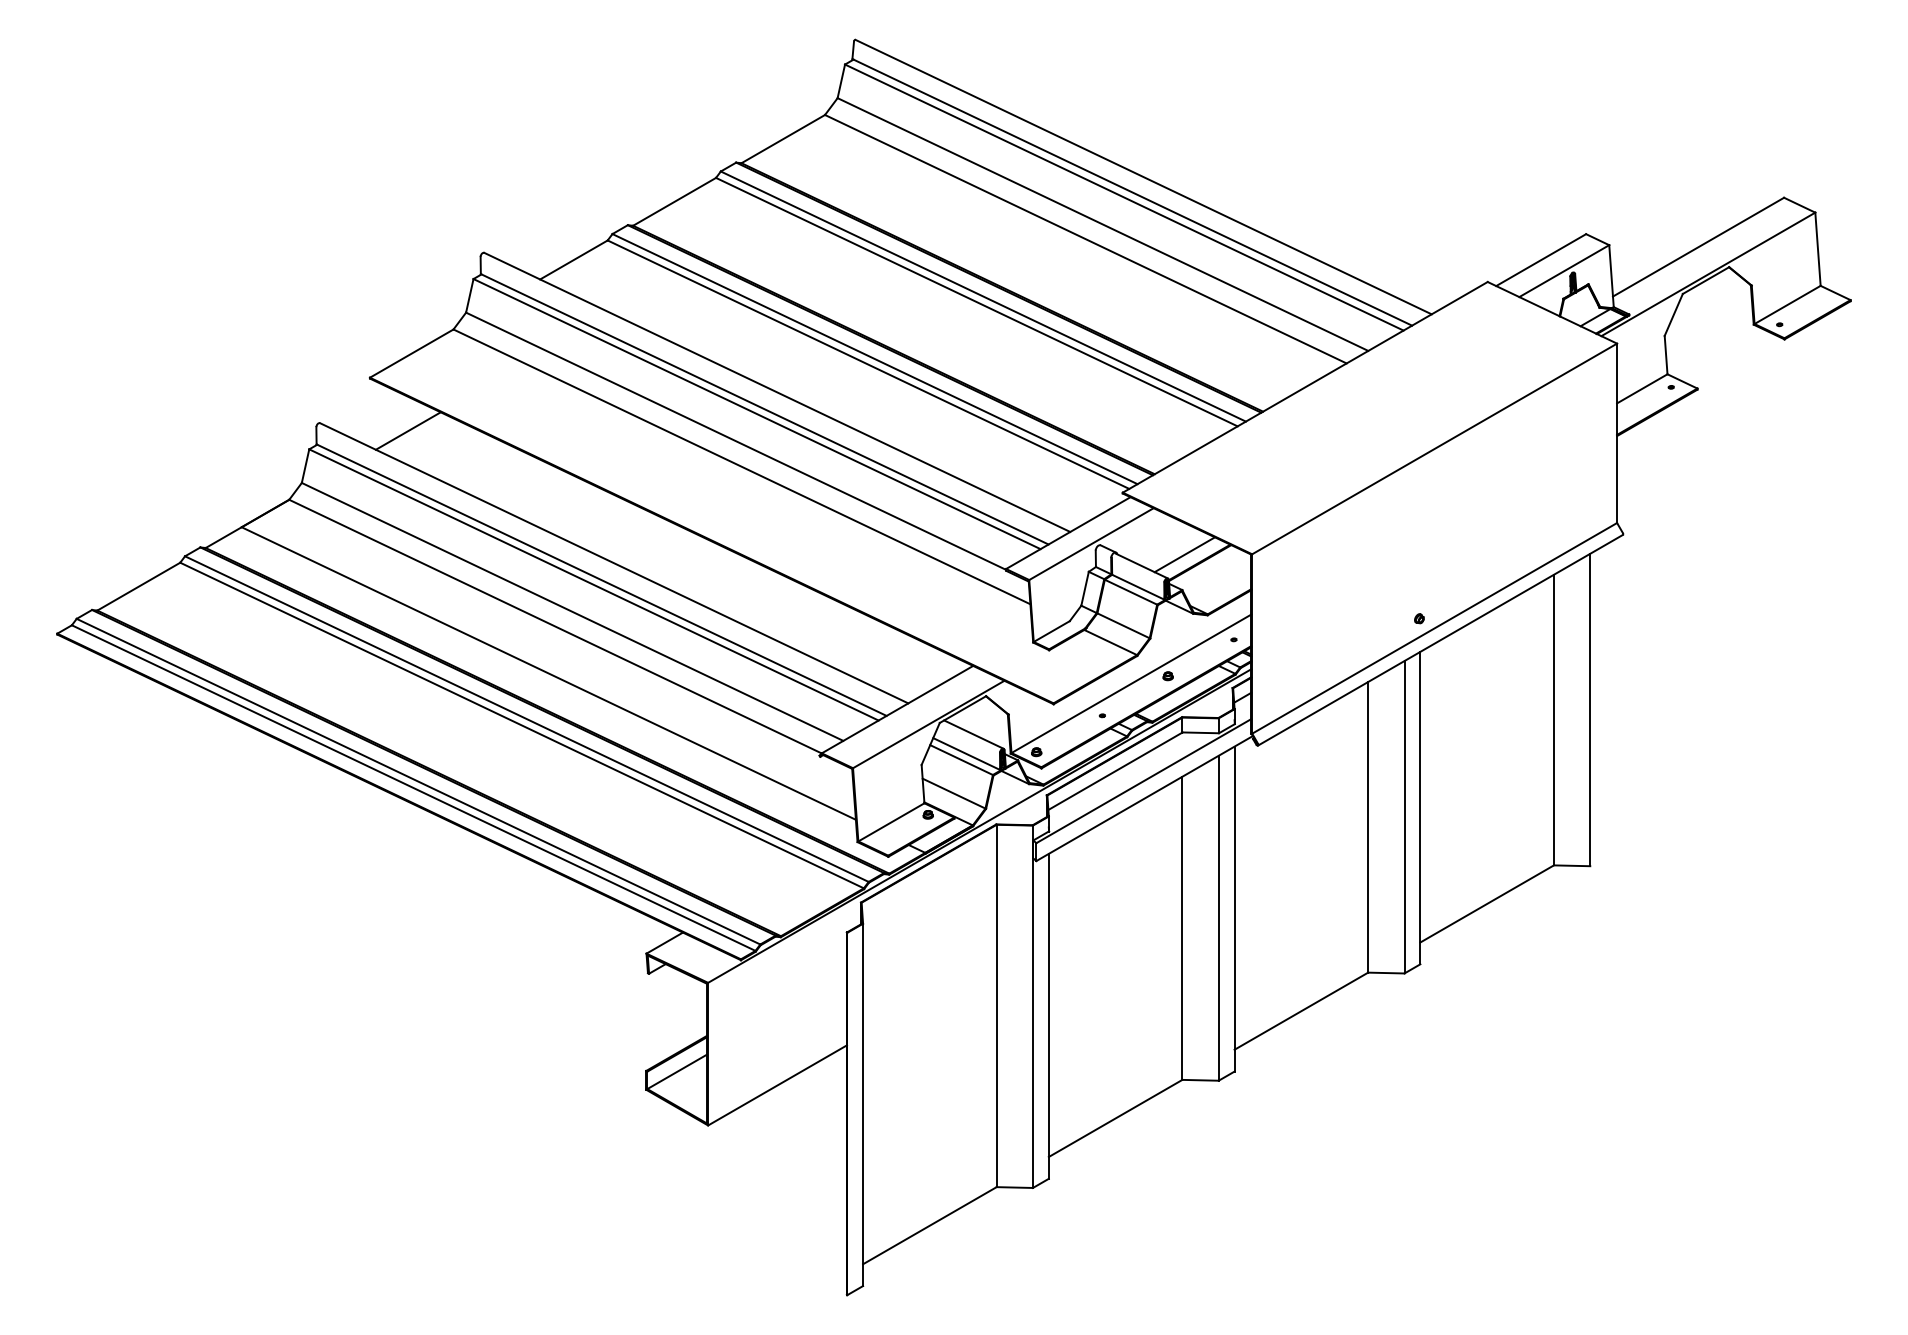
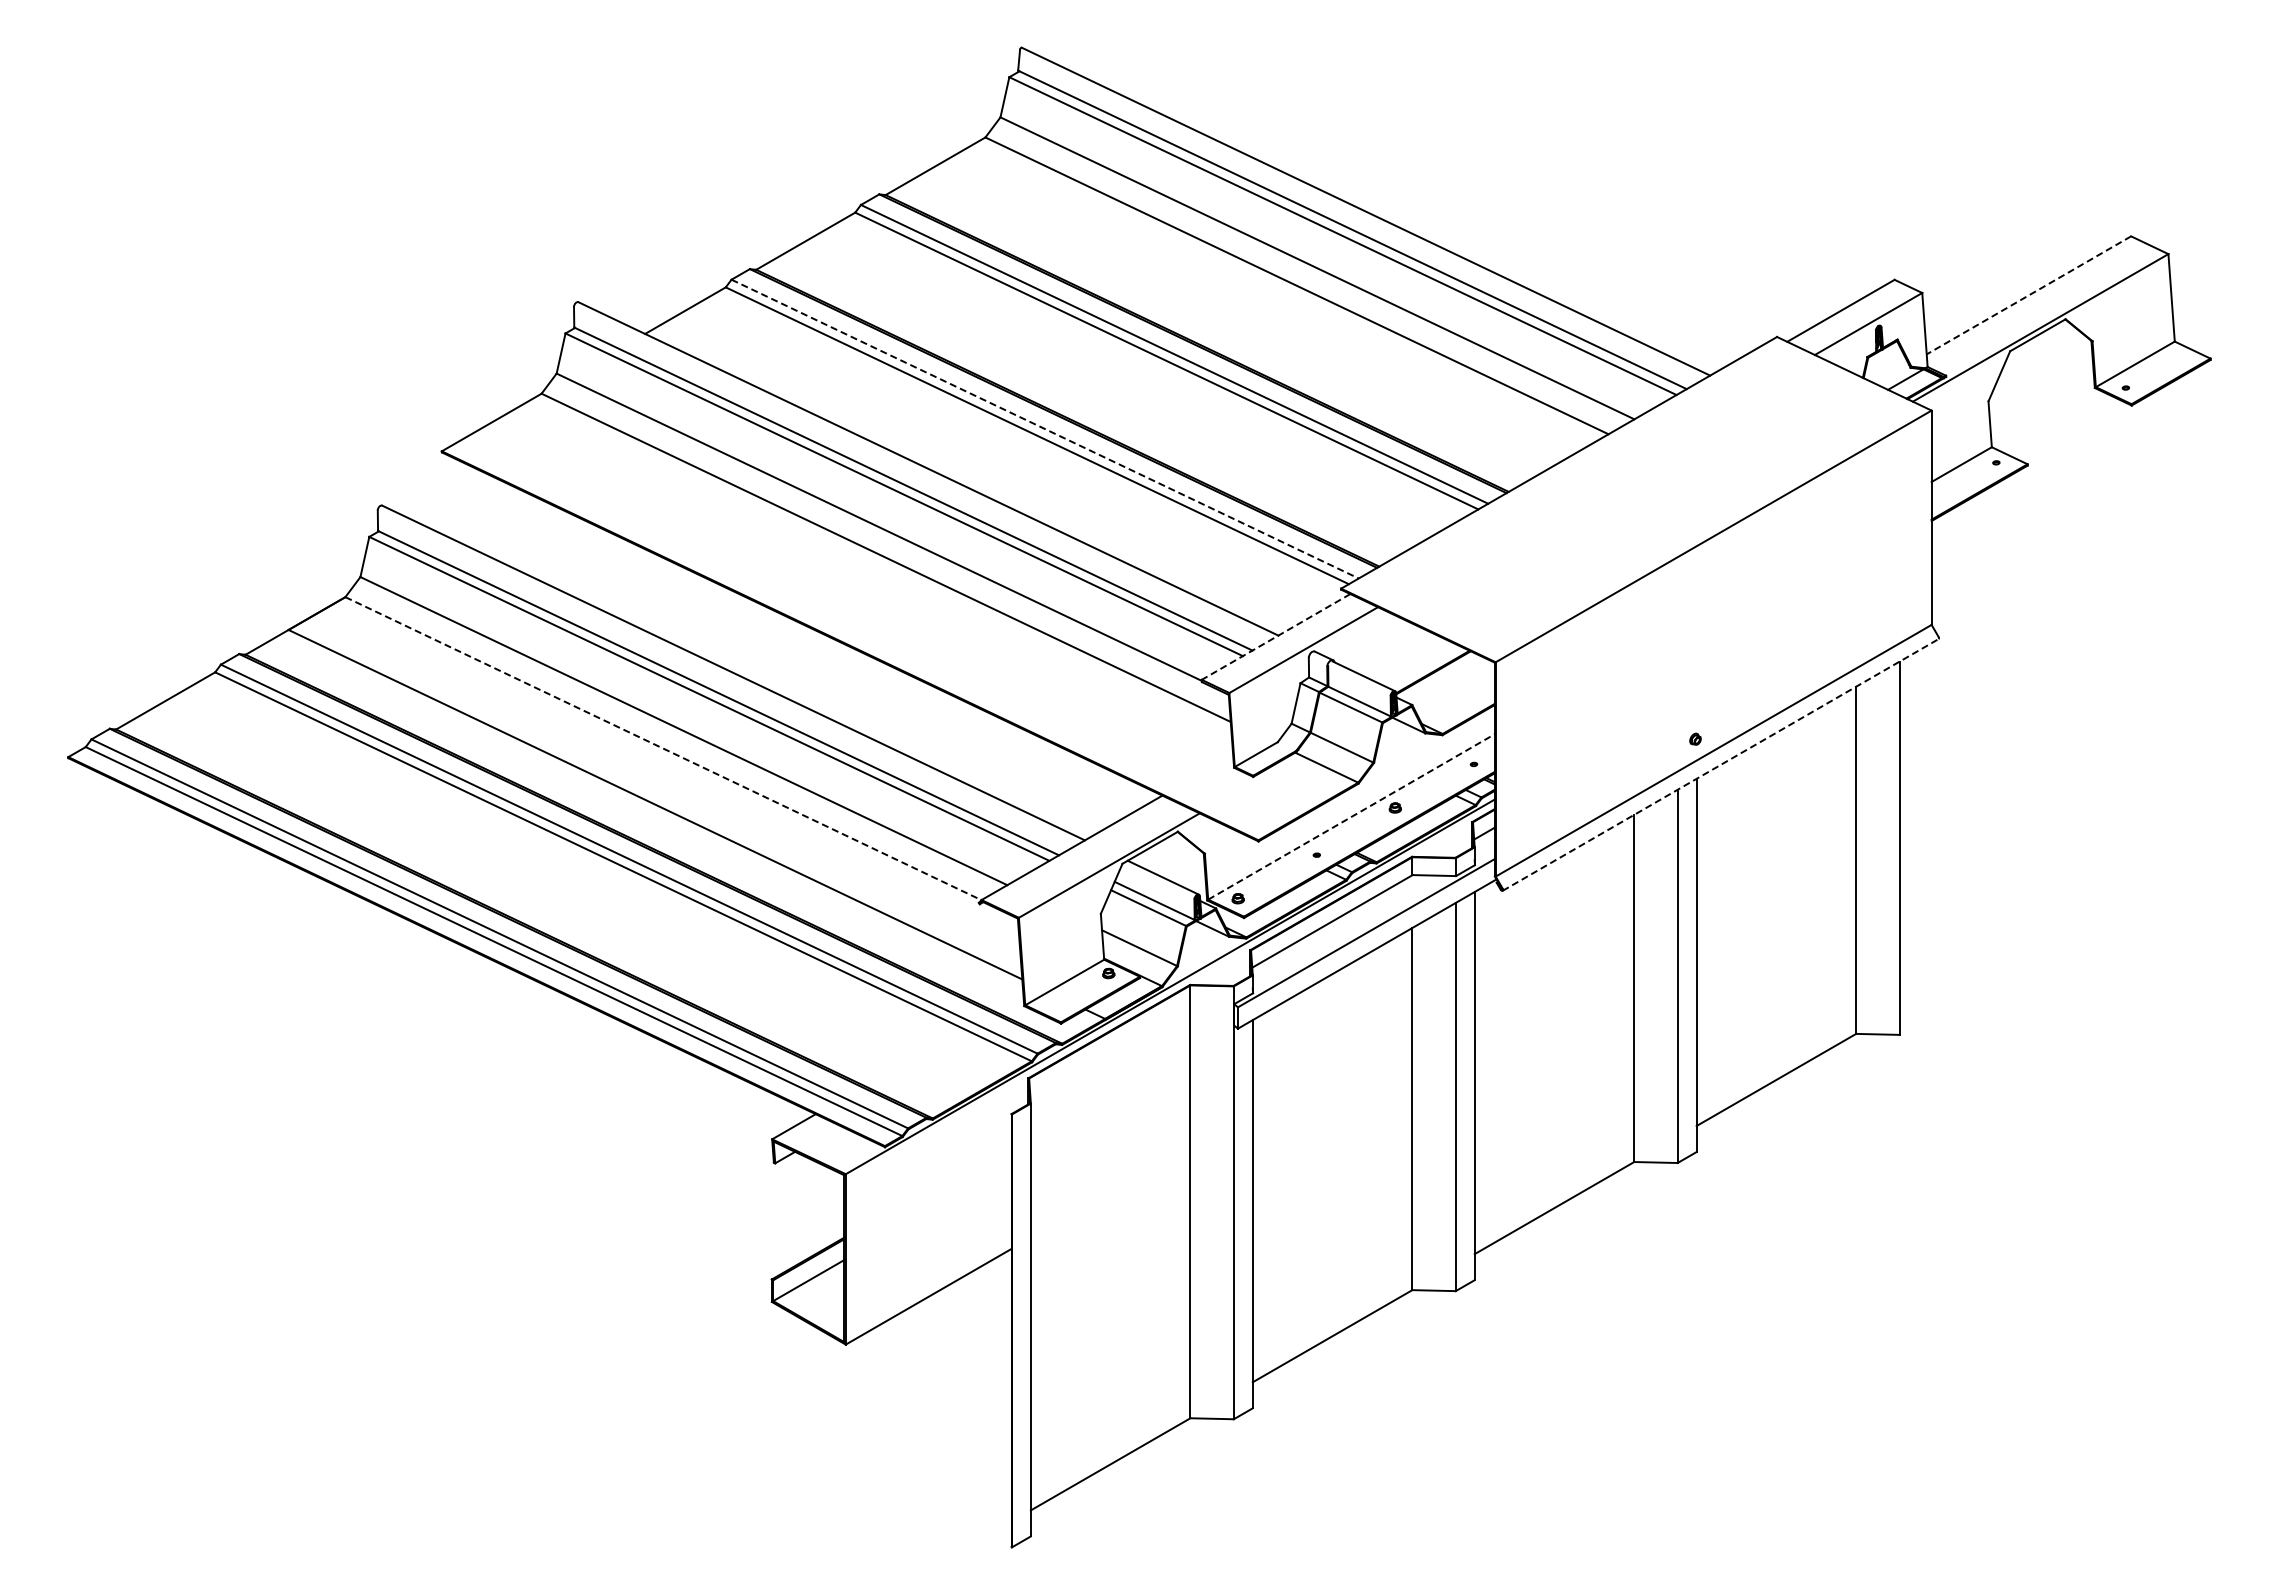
line: (1698, 247) -> (2028, 295), solid -> dashed
line: (875, 359) -> (1045, 429), solid -> dashed
line: (408, 430) -> (487, 514), removed
line: (1068, 532) -> (1276, 636), solid -> dashed
line: (1185, 554) -> (1415, 662), removed
line: (555, 626) -> (663, 748), solid -> dashed
line: (1440, 640) -> (1720, 765), solid -> dashed
line: (1131, 683) -> (1351, 816), solid -> dashed

